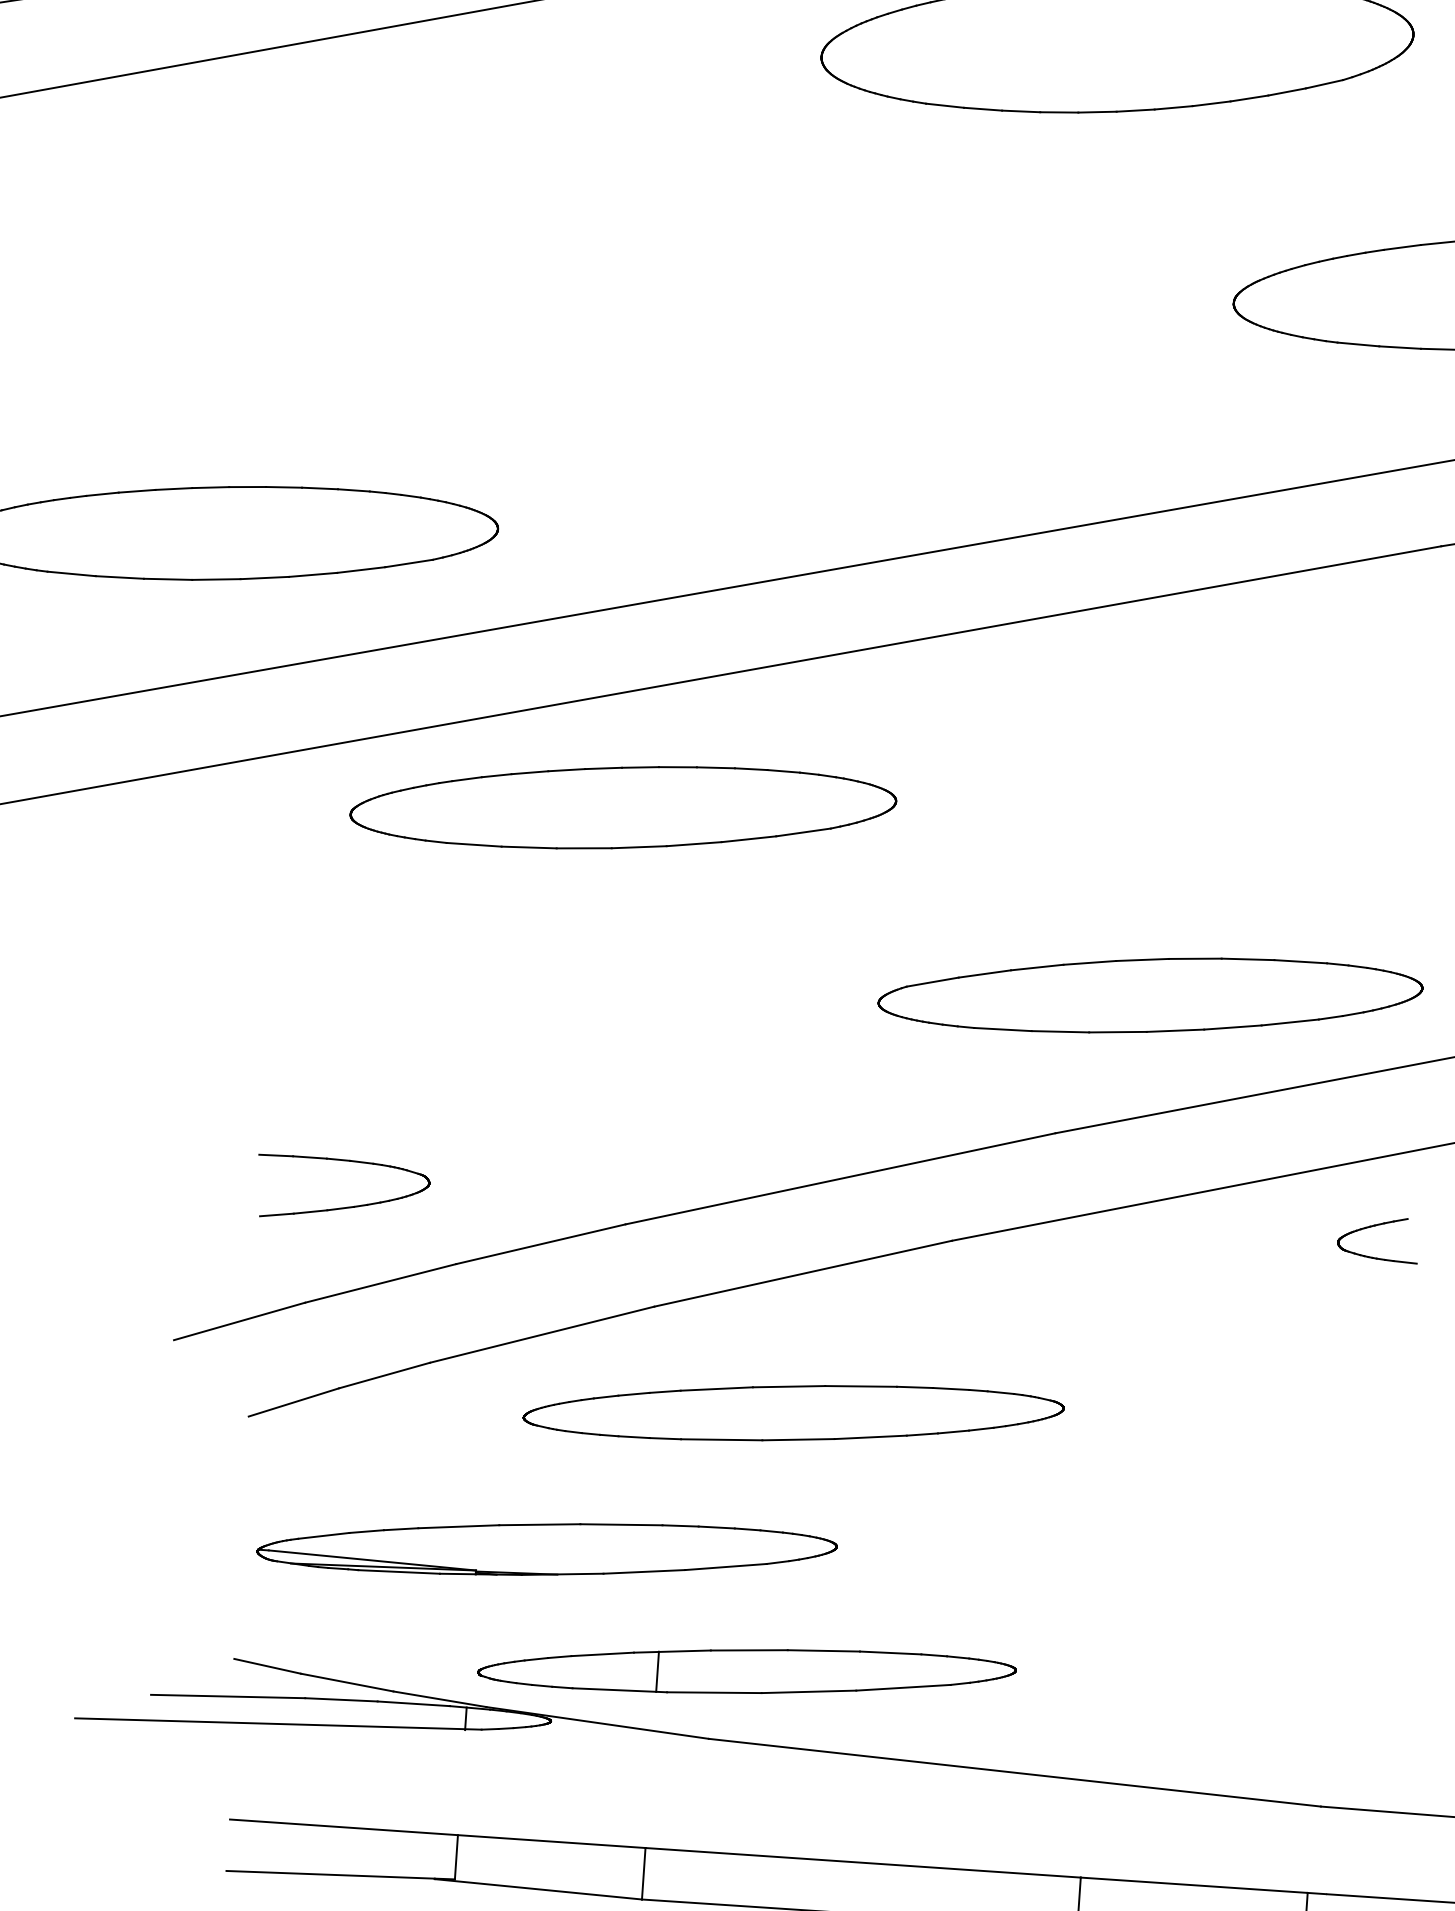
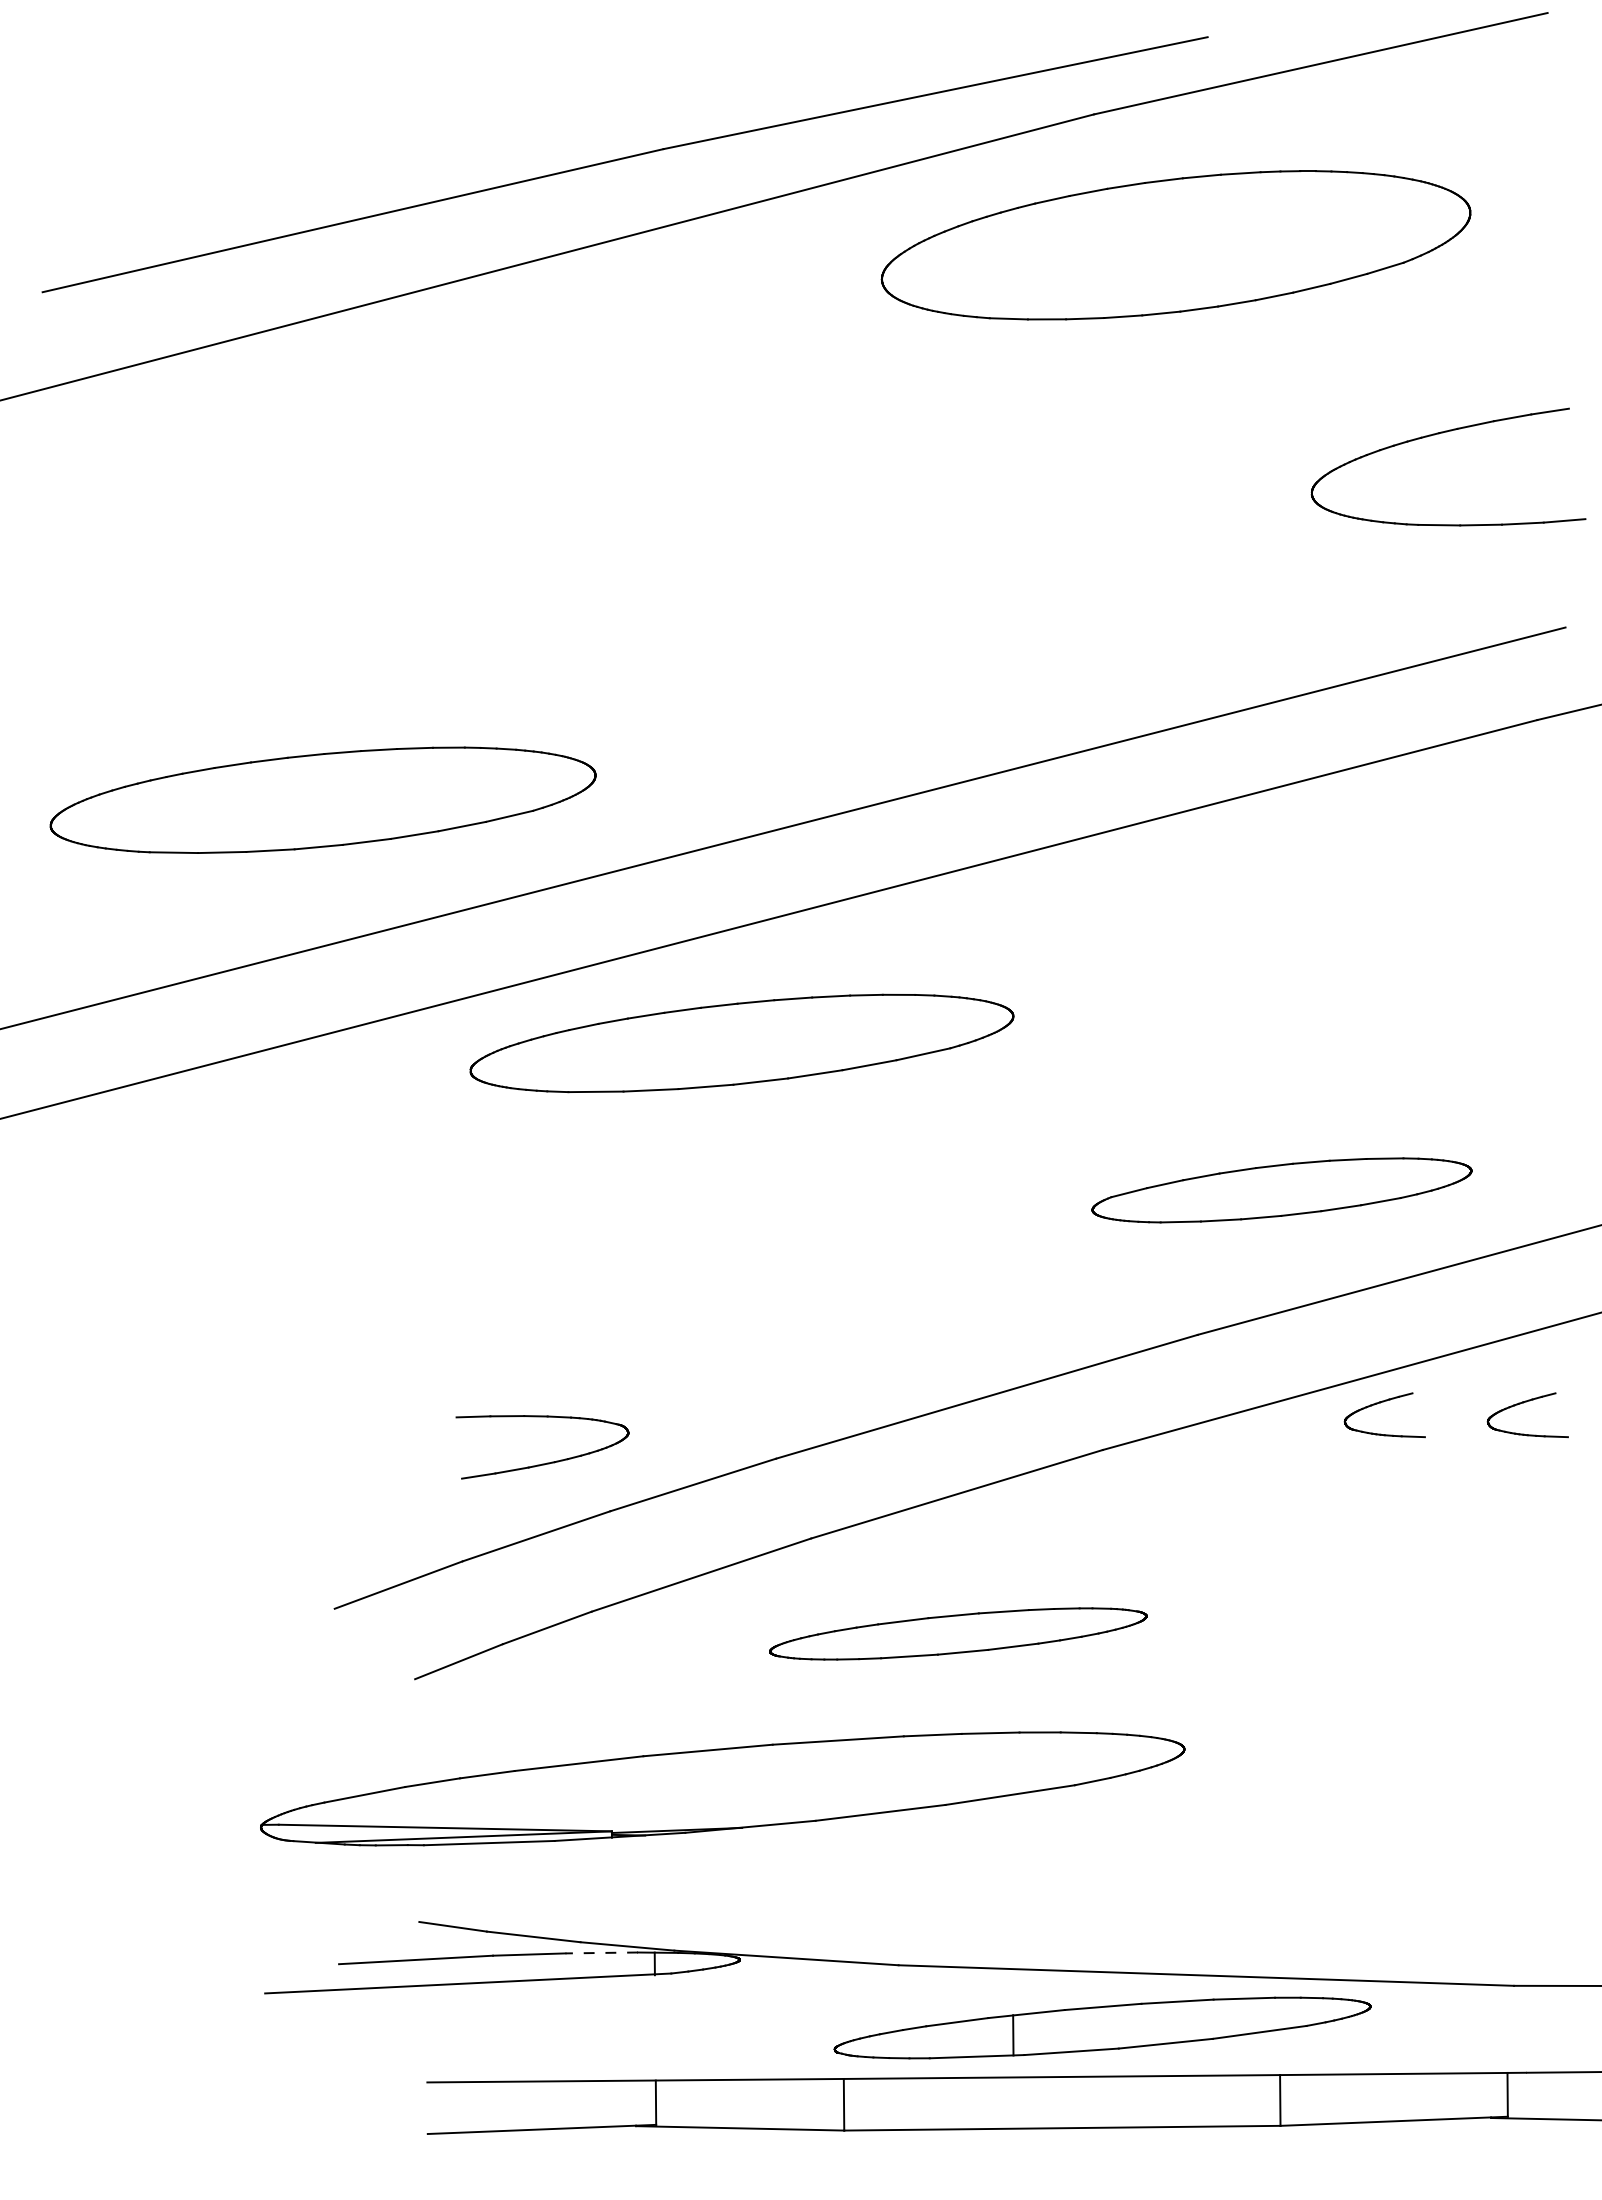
part: (1150, 995) -> (1281, 1190), size x0.7
part: (346, 1206) -> (547, 1462), moved
part: (1232, 1215) -> (1380, 1403), added
part: (794, 1412) -> (958, 1633), size x0.7
part: (546, 1549) -> (722, 1788), size x1.6
part: (747, 1670) -> (1102, 2027), moved
line: (413, 1703) -> (601, 1952), solid -> dashed

